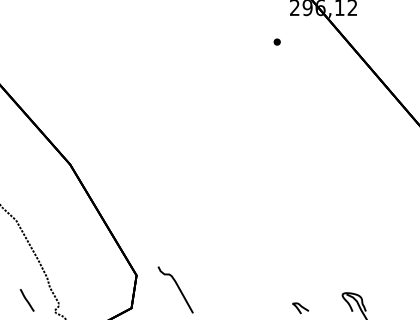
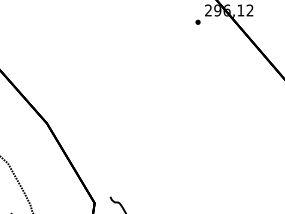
part: (276, 41) -> (197, 21), moved

